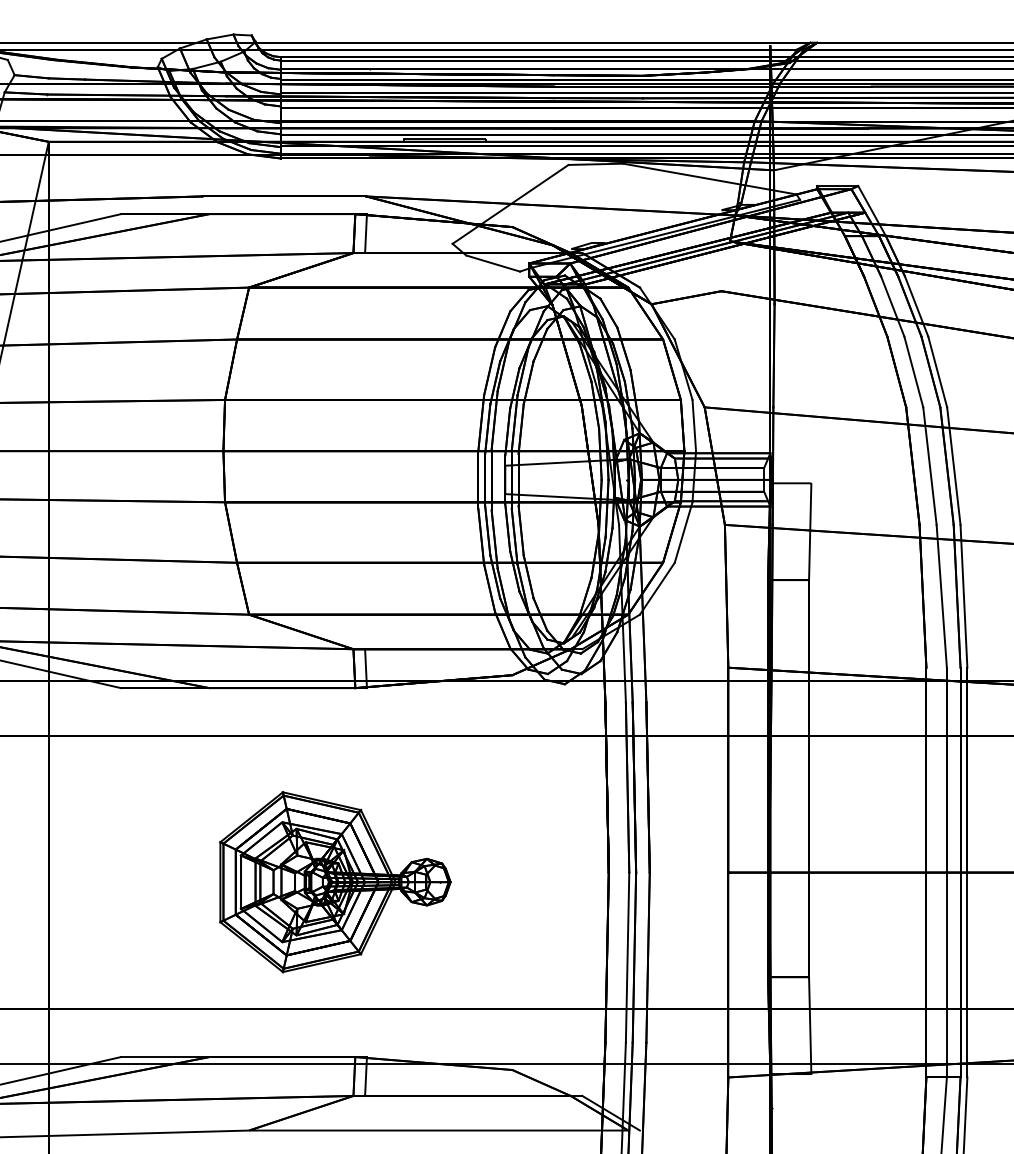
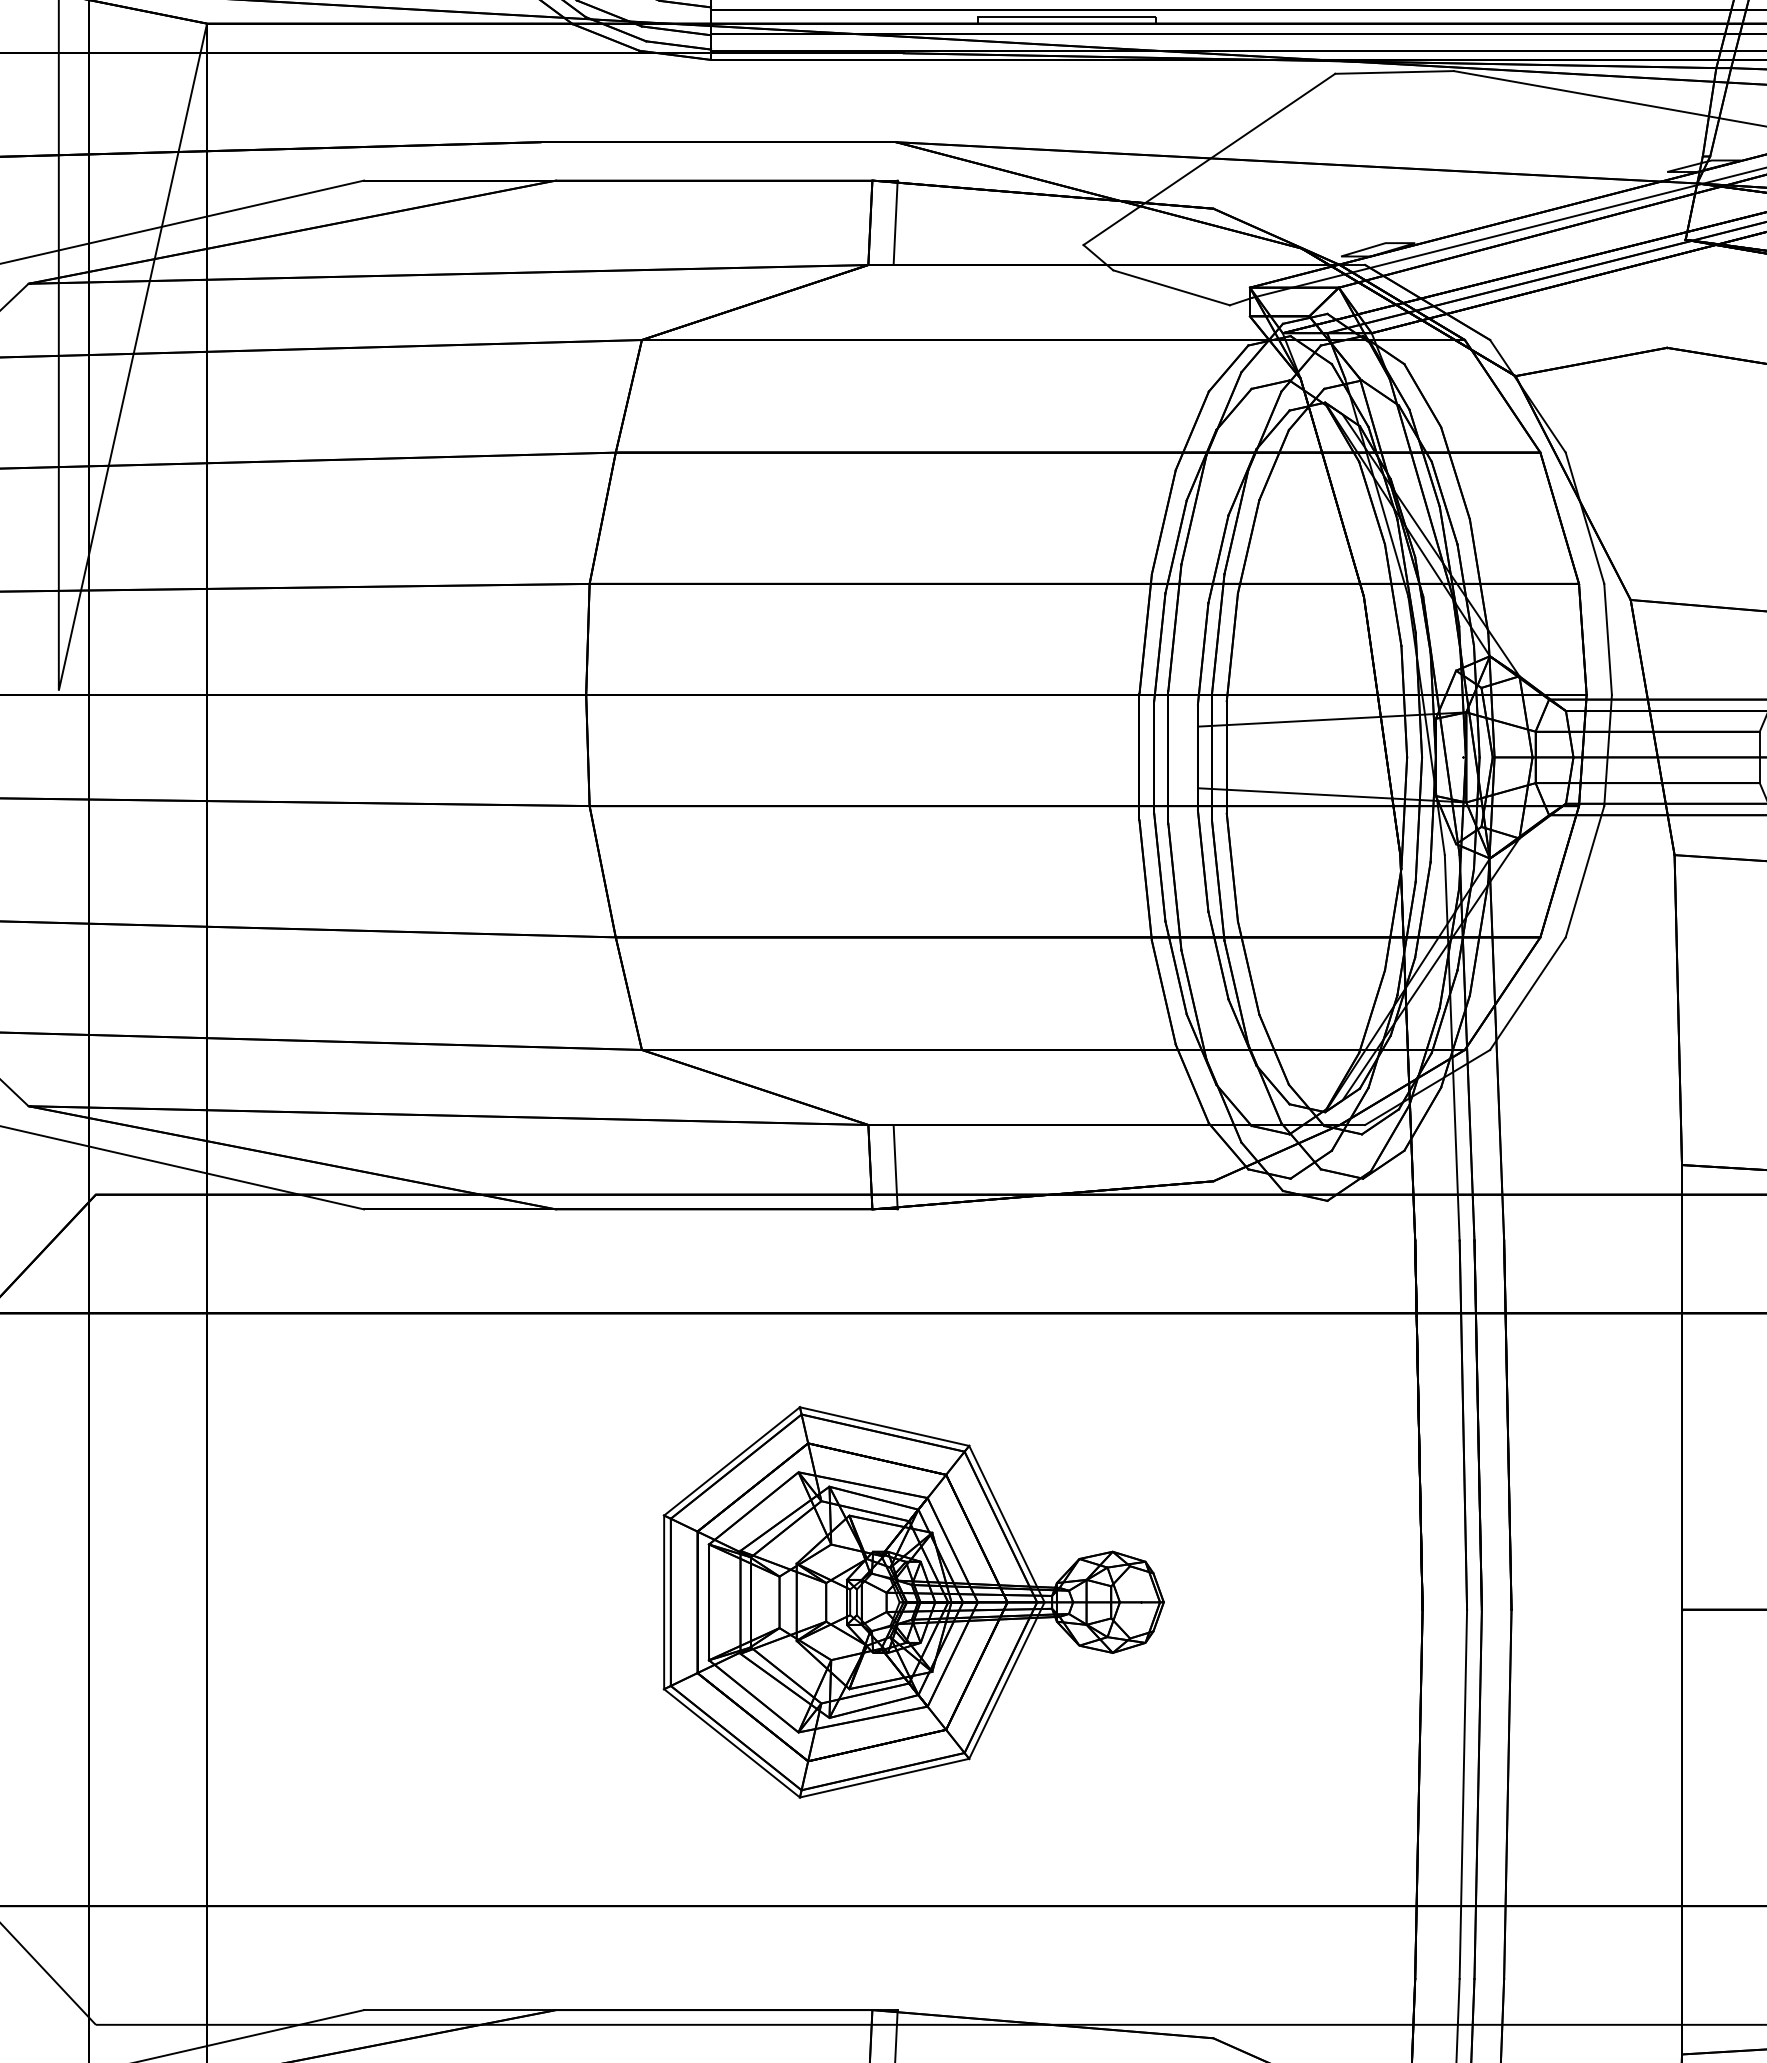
part: (335, 882) -> (914, 1603), moved

